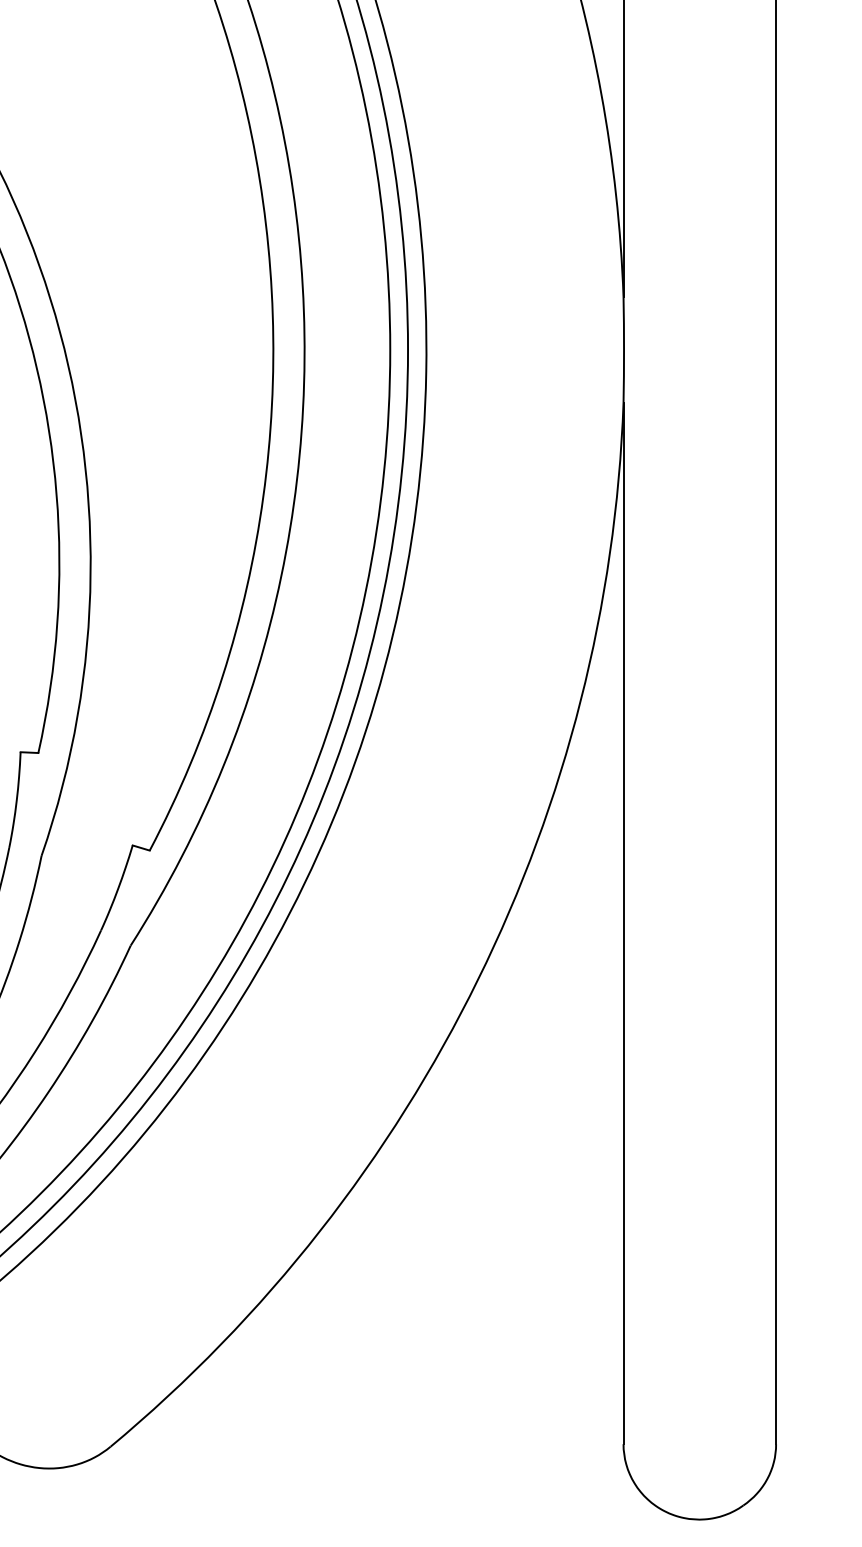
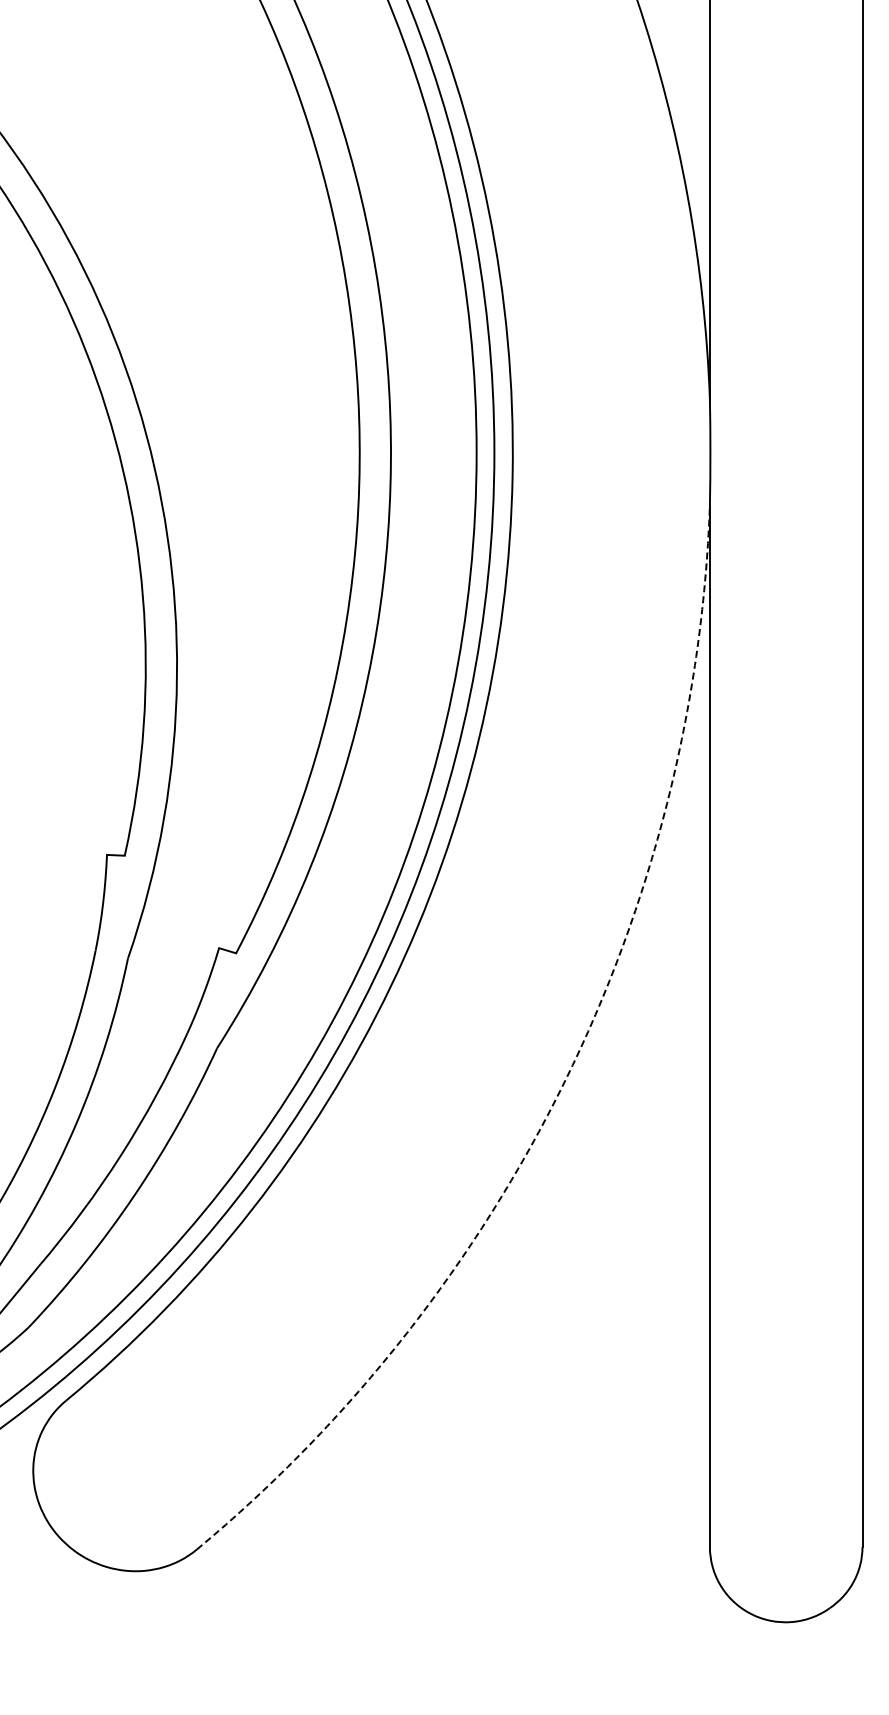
arc: (478, 979) -> (564, 1082), solid -> dashed

